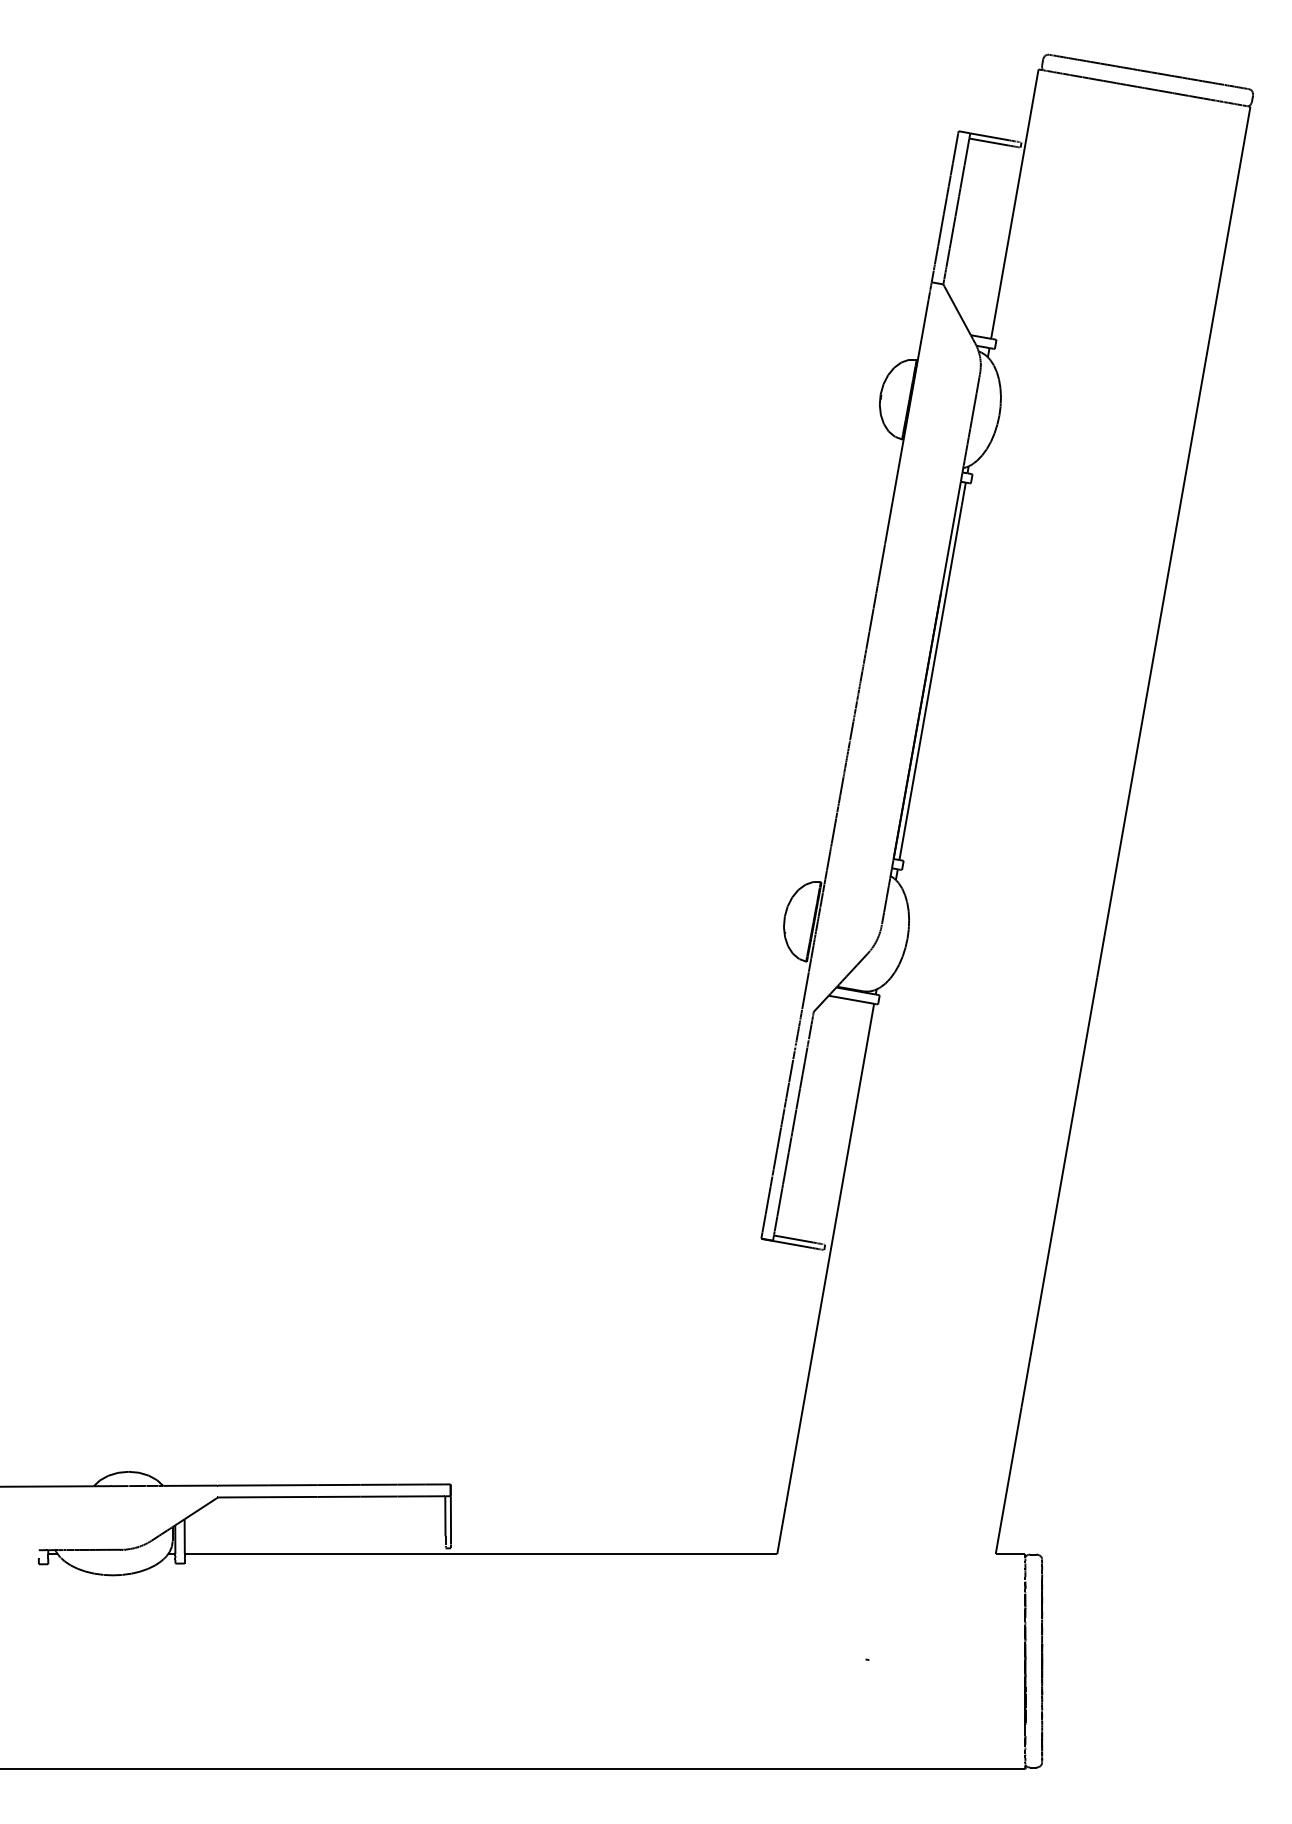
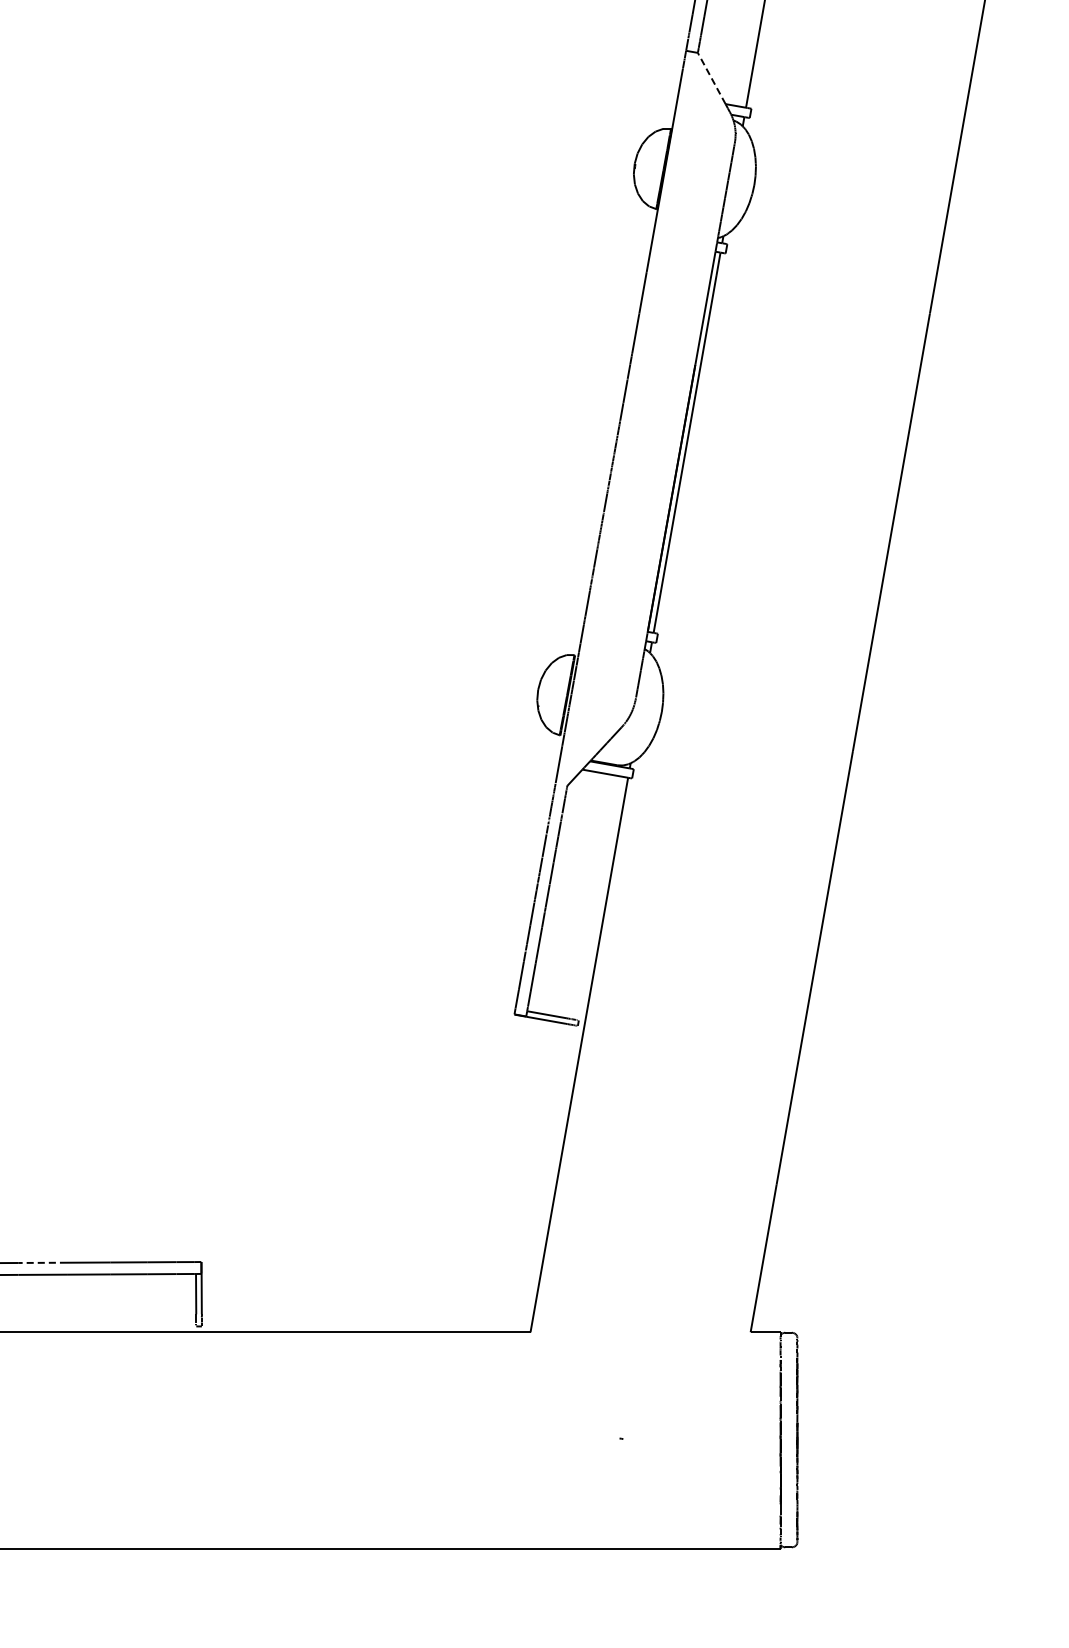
line: (957, 310) -> (712, 79), solid -> dashed
line: (292, 1485) -> (42, 1263), solid -> dashed

